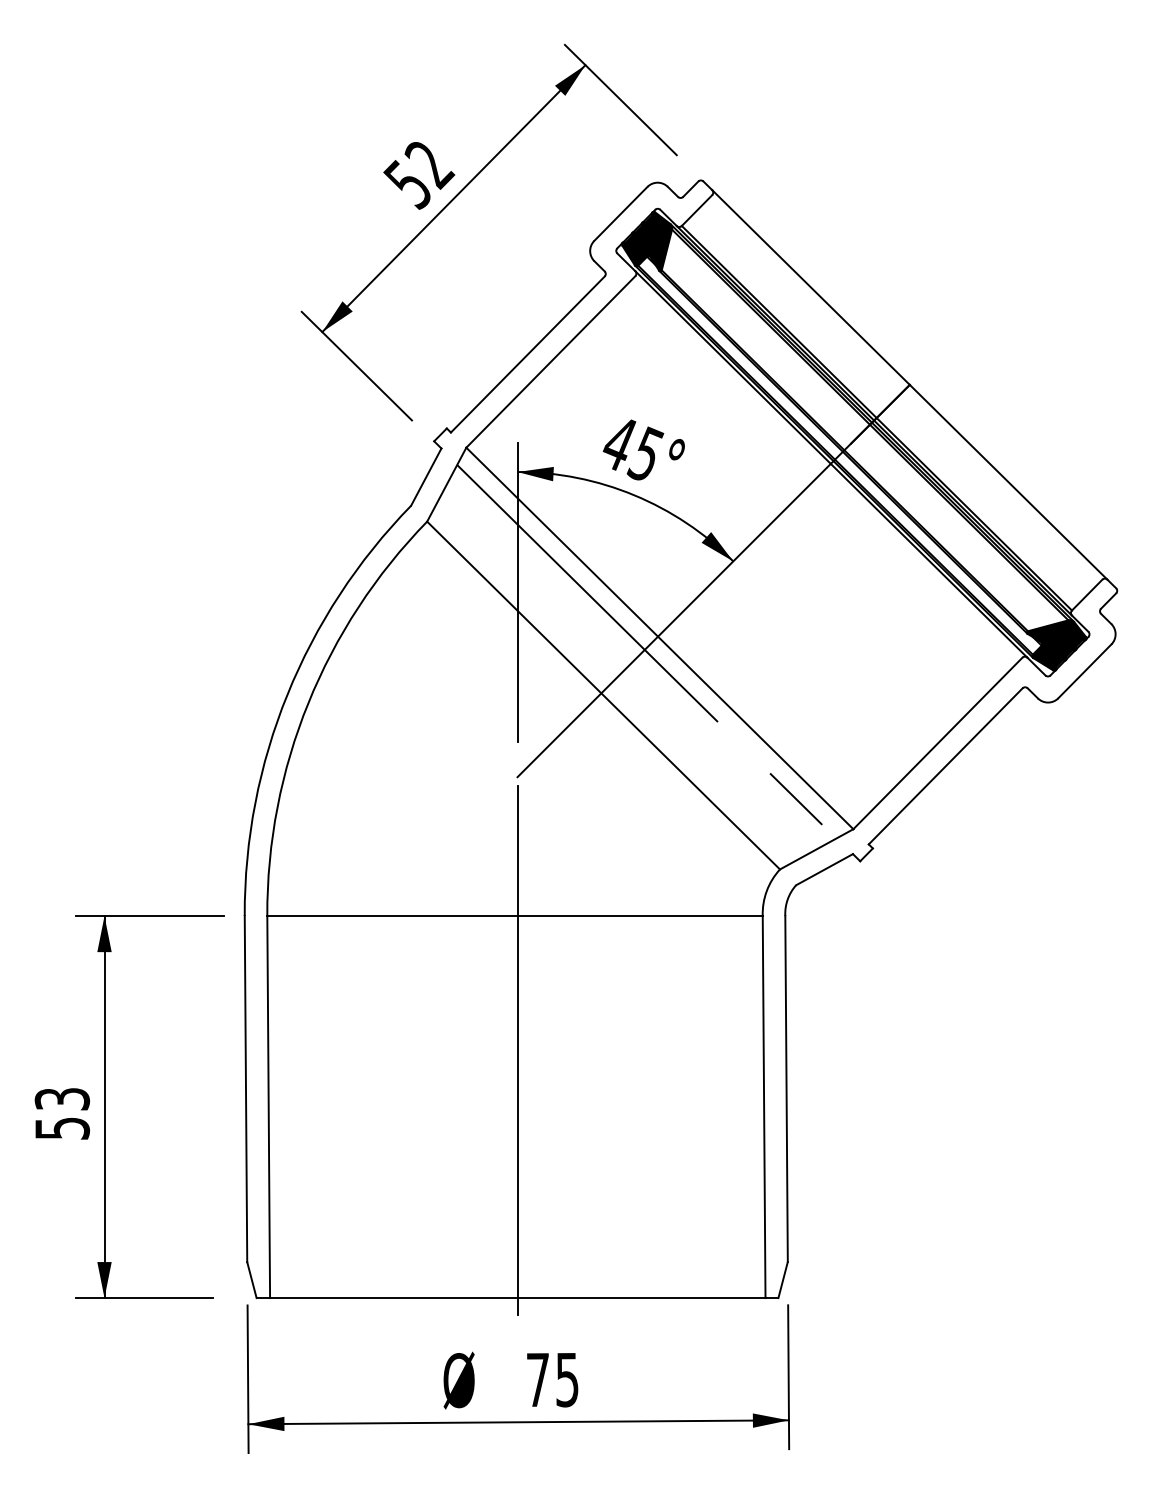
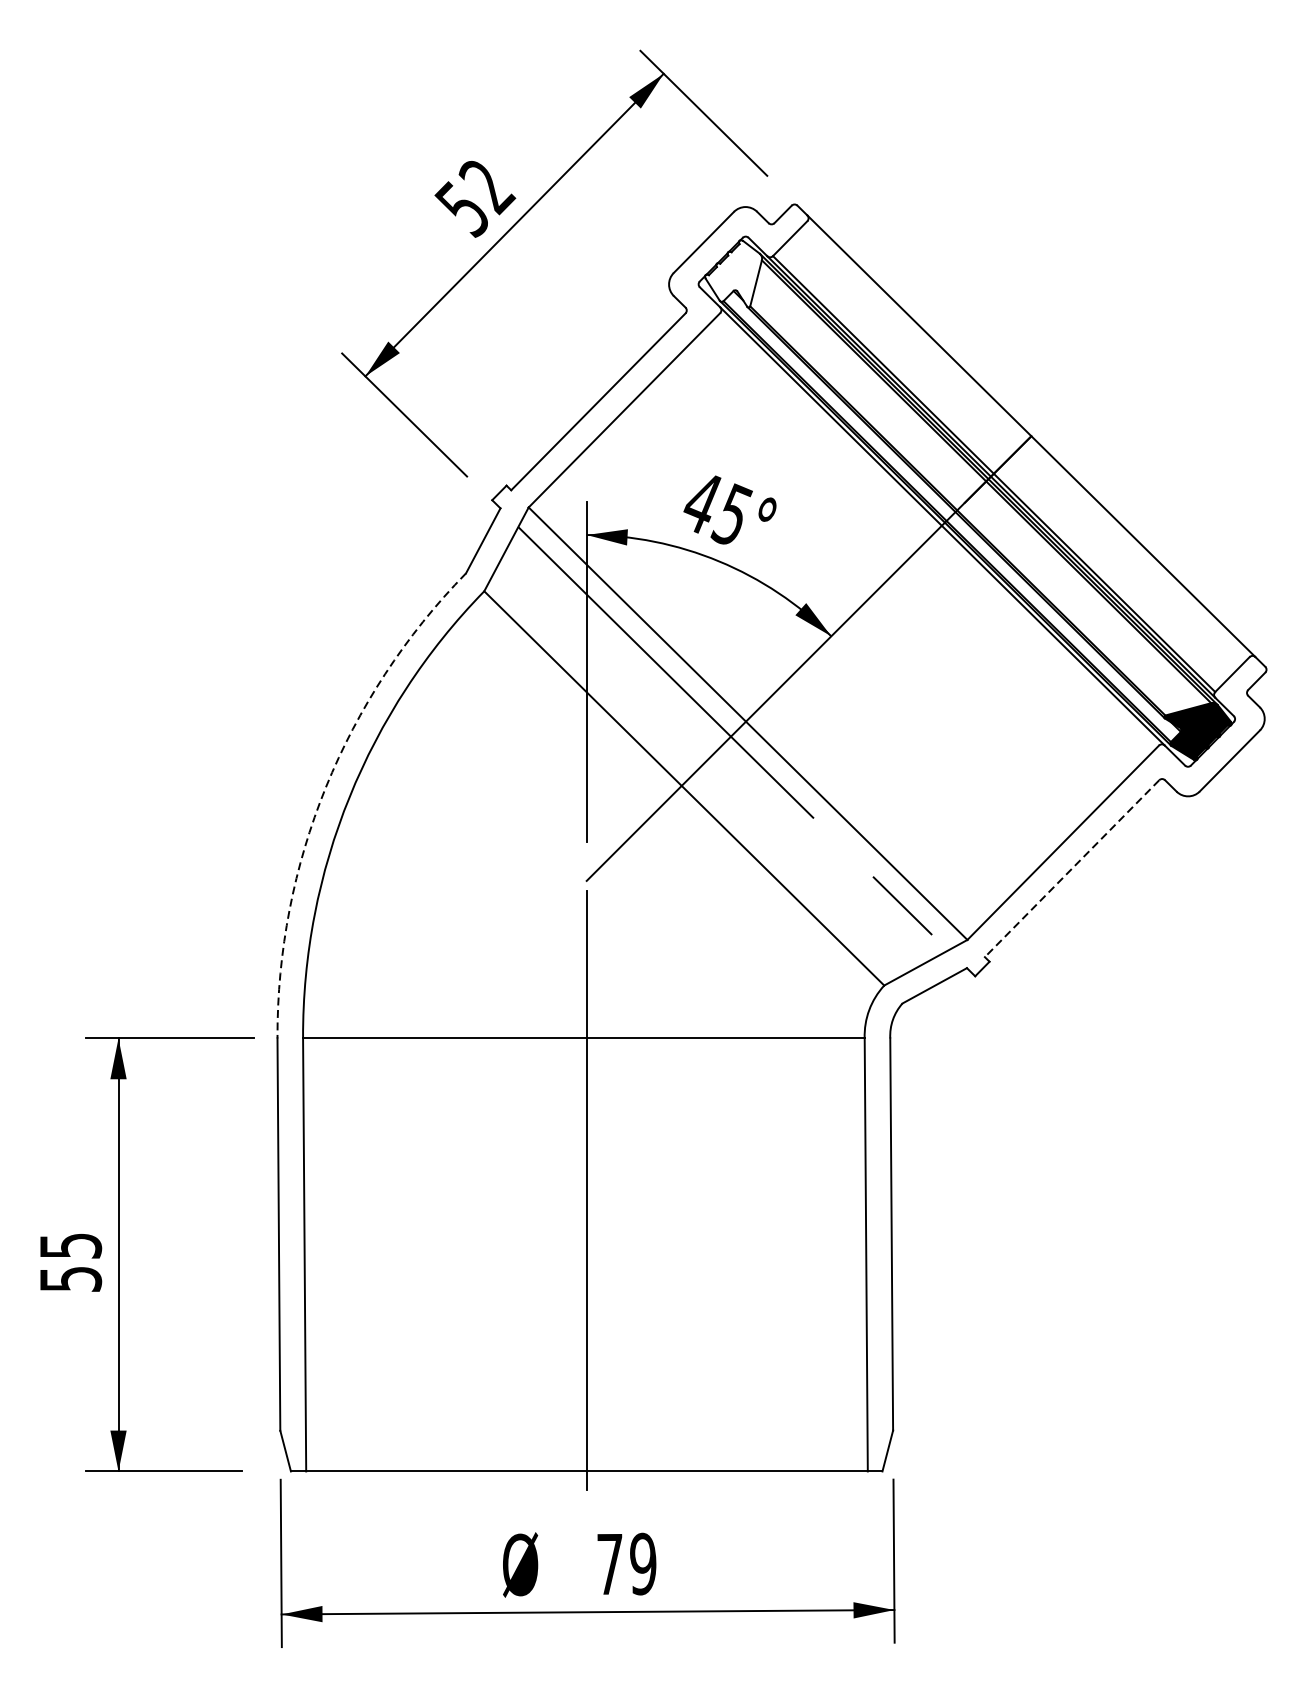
fill: (646, 241) -> (732, 273), removed
arc: (287, 694) -> (325, 787), solid -> dashed
line: (945, 766) -> (1071, 868), solid -> dashed
text: (61, 1098) -> (69, 1245), 53 -> 55
text: (566, 1379) -> (642, 1563), 75 -> 79

